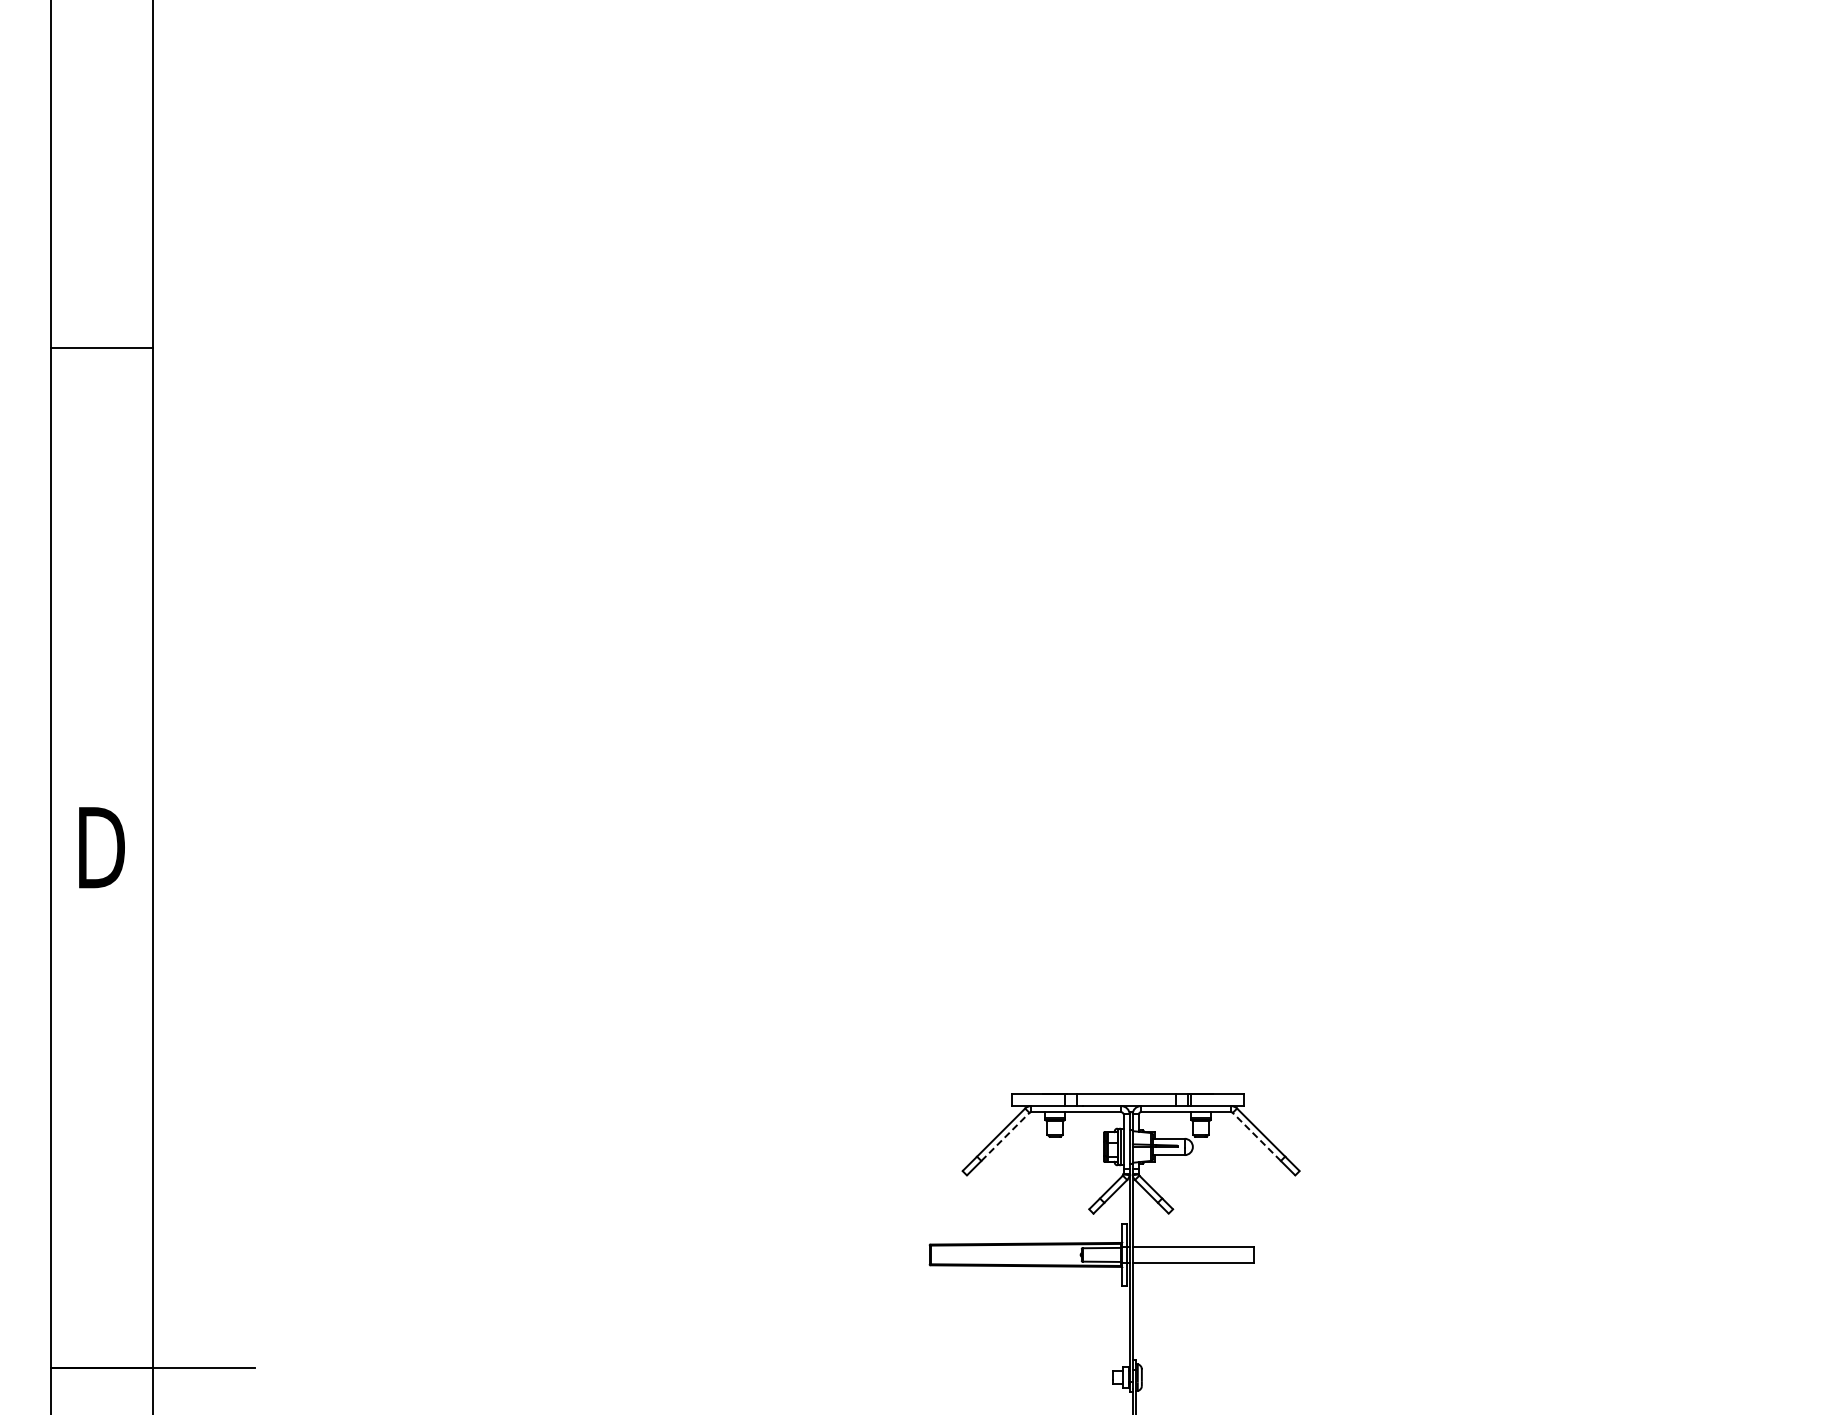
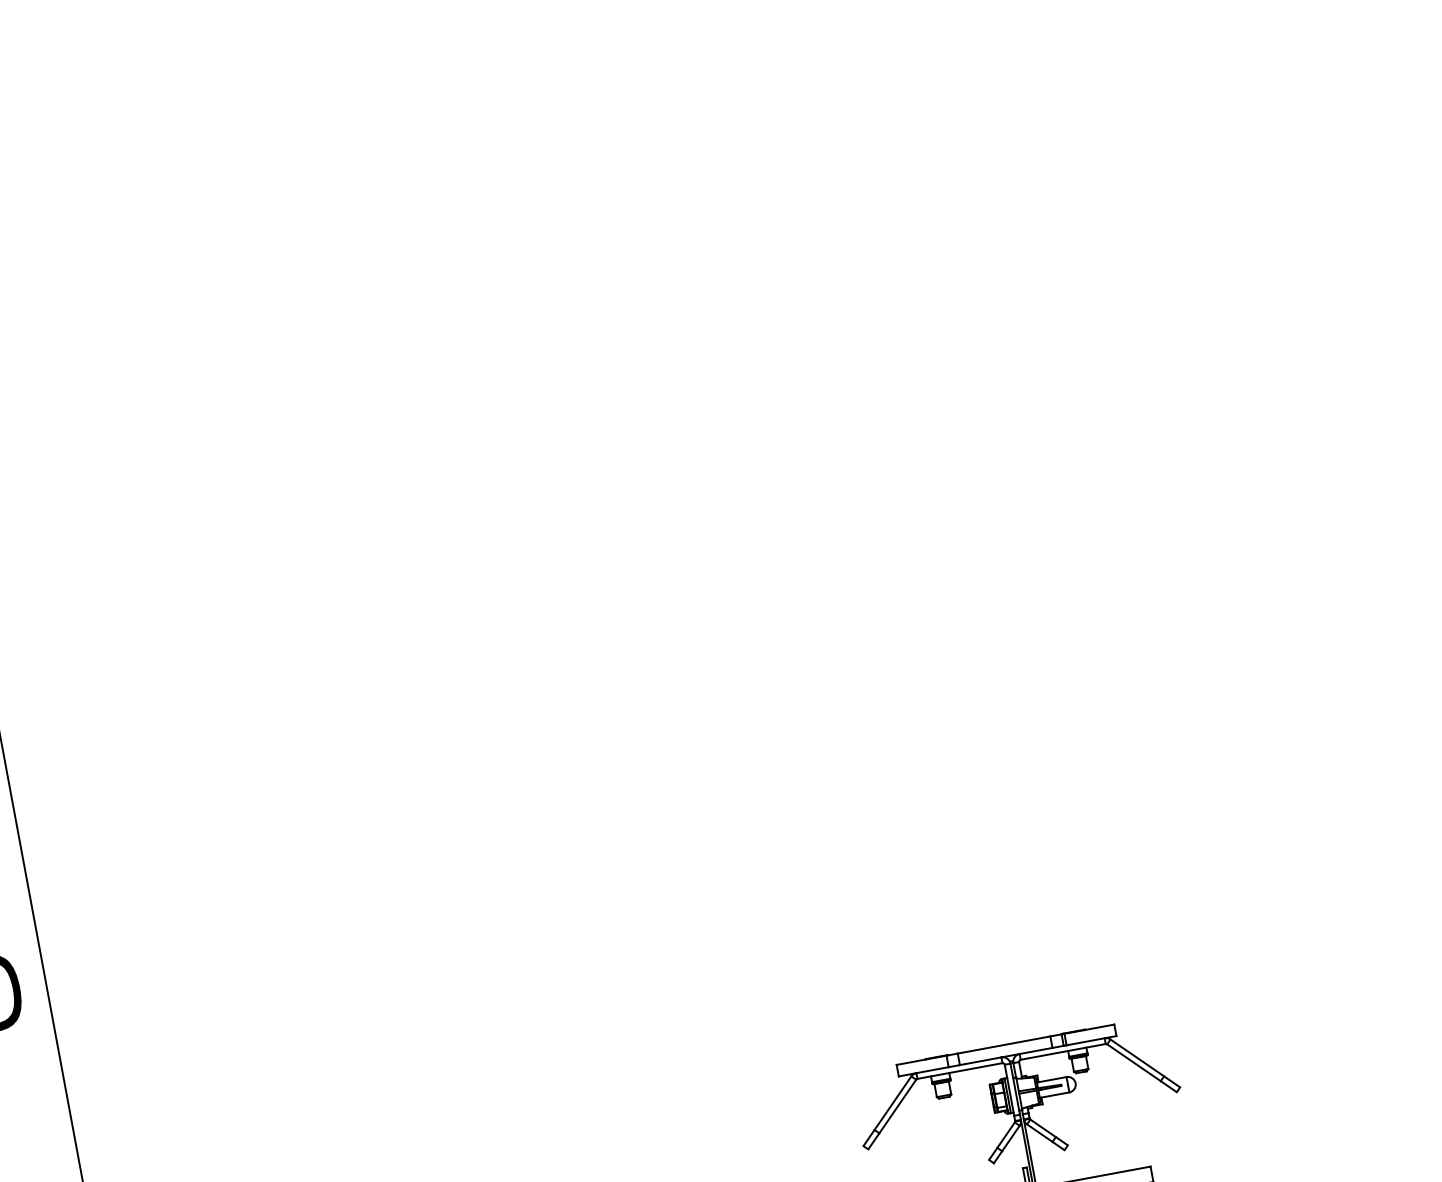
line: (1005, 1136) -> (897, 1106), dashed -> solid
line: (1256, 1136) -> (1133, 1062), dashed -> solid

